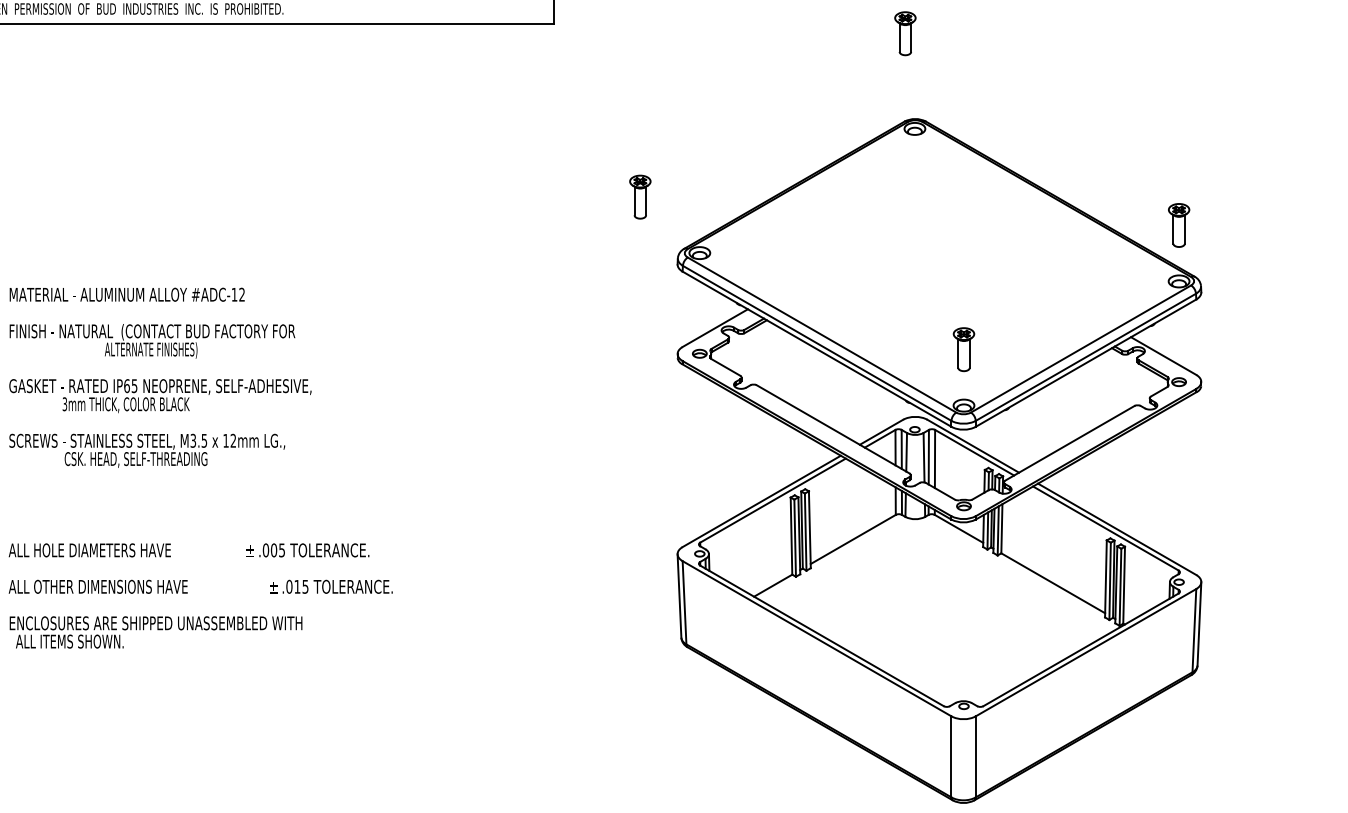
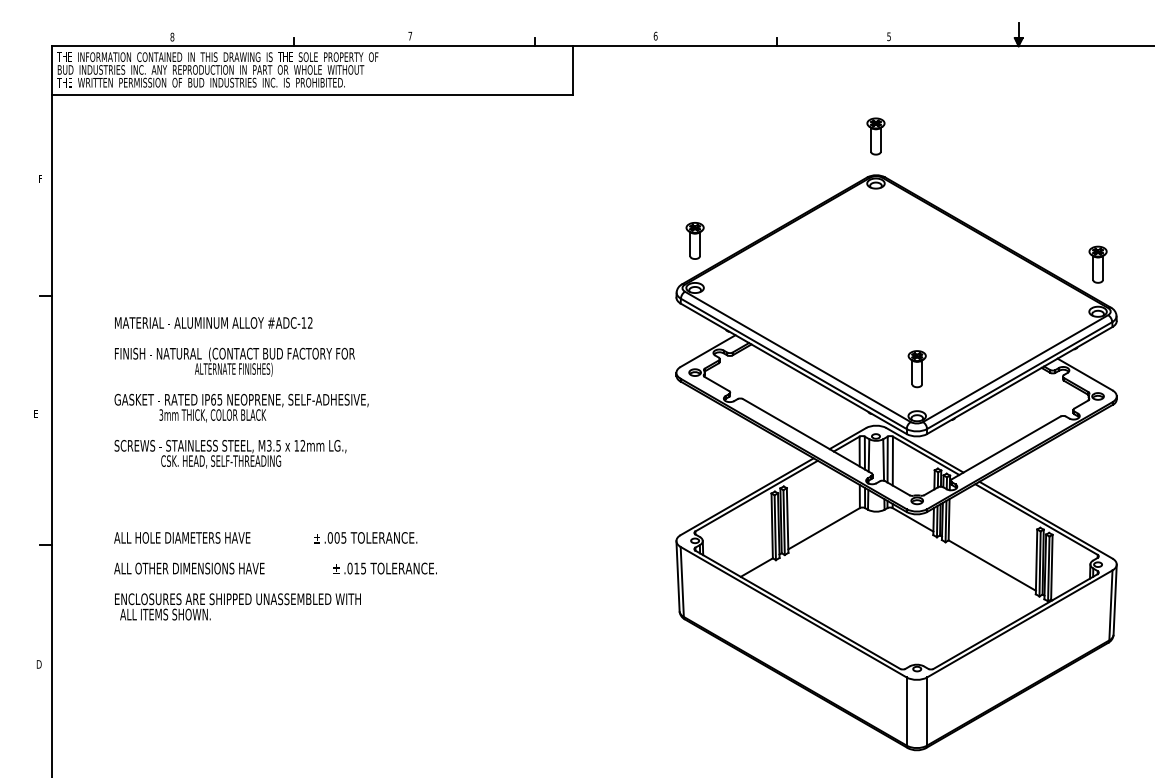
part: (904, 33) -> (875, 136), moved
part: (639, 196) -> (694, 240), moved

